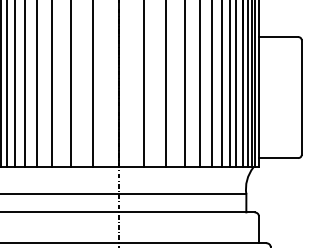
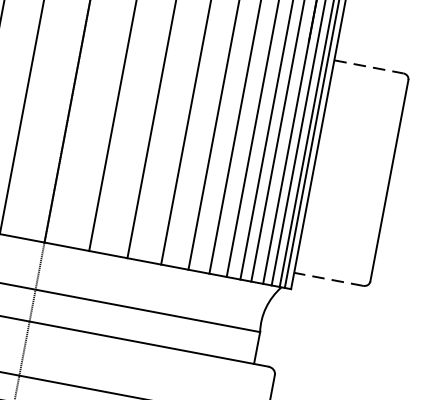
line: (278, 37) -> (368, 67), solid -> dashed
line: (278, 158) -> (328, 280), solid -> dashed

